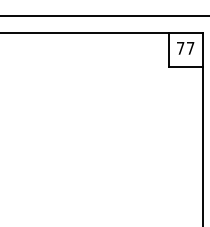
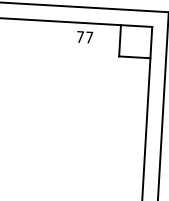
text: (185, 48) -> (84, 37), moved

